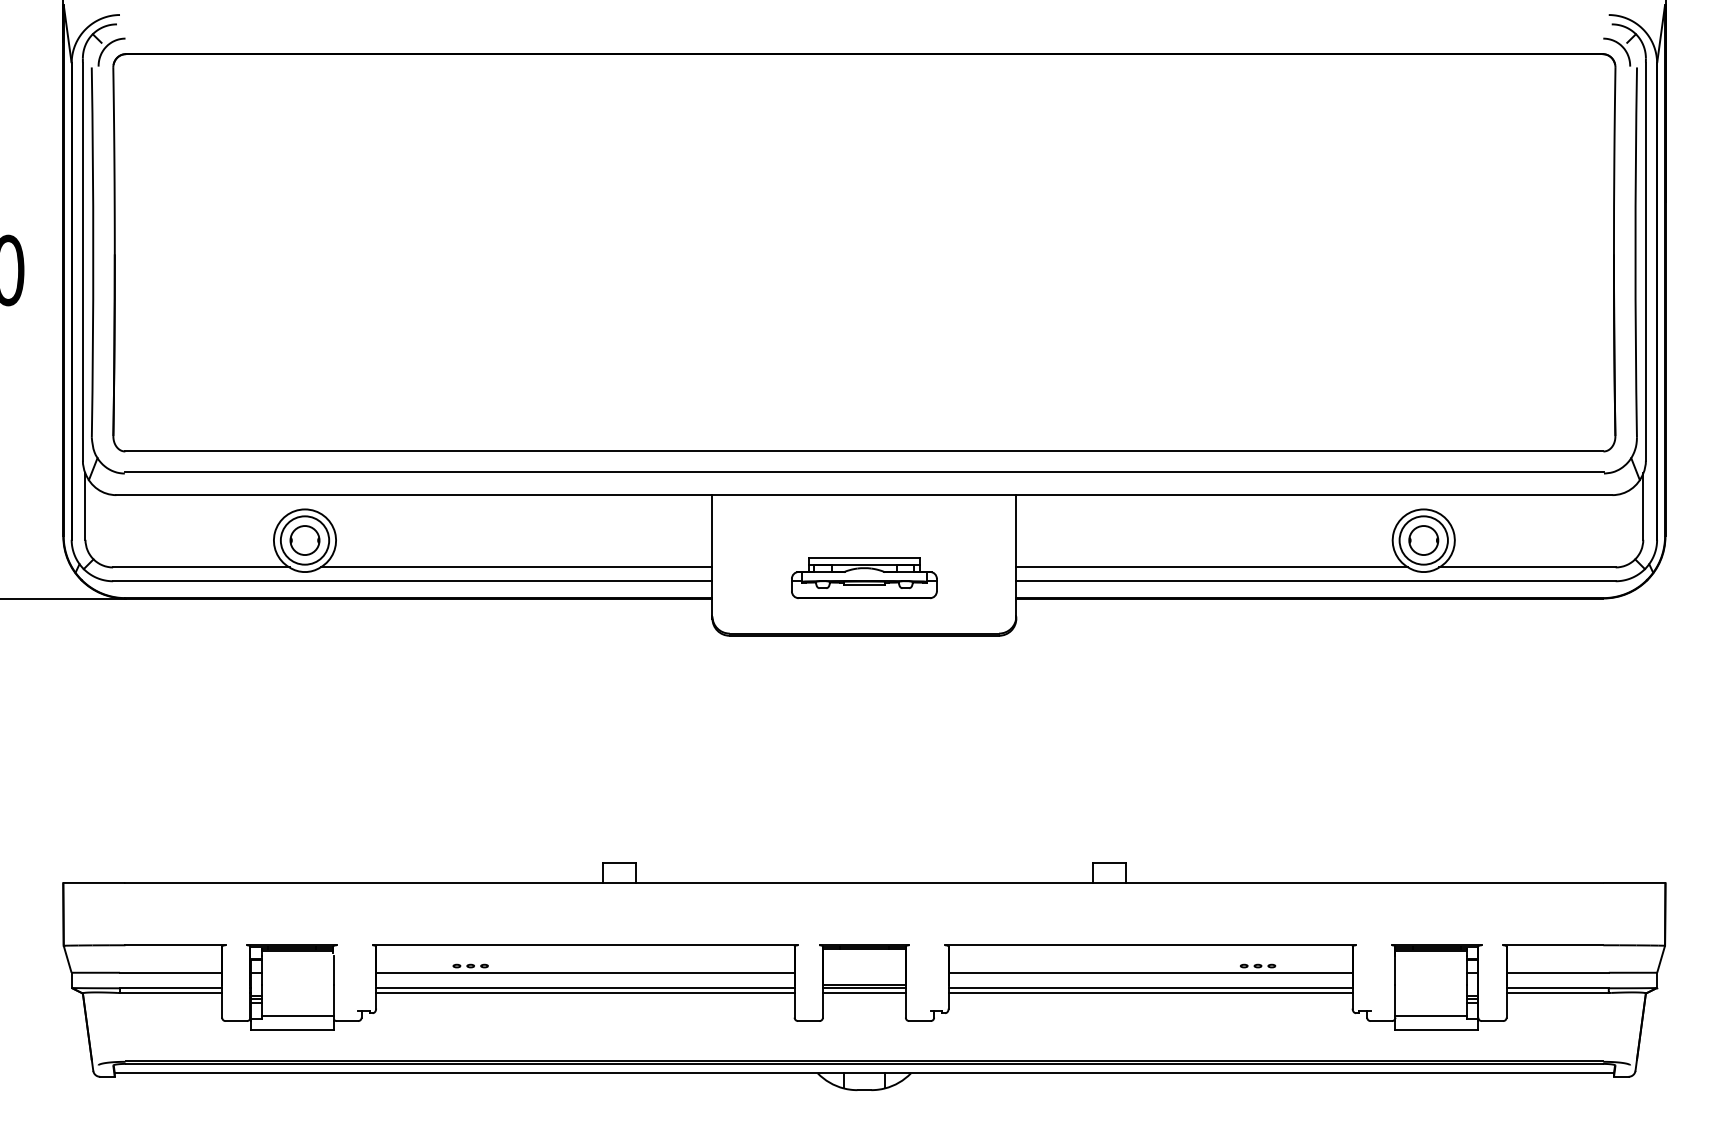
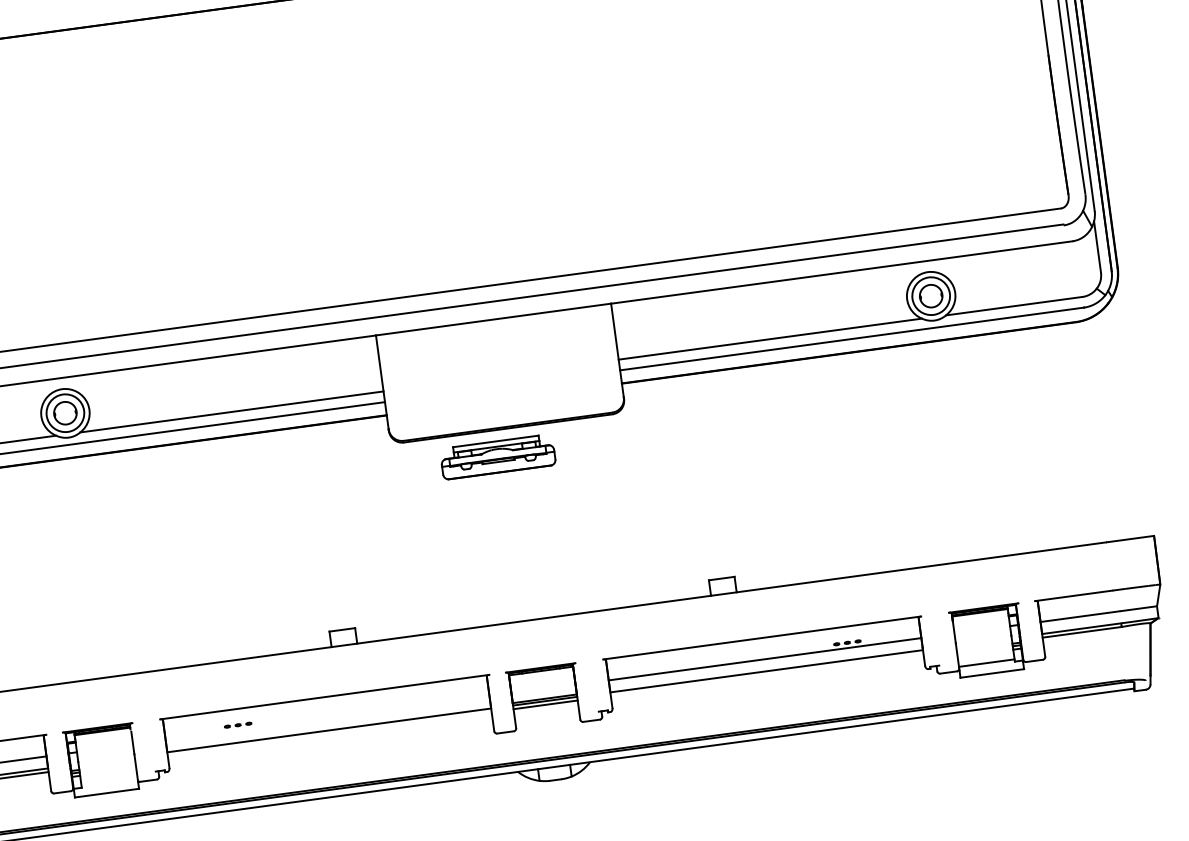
part: (864, 578) -> (498, 457), moved
line: (585, 972) -> (327, 718), removed
line: (585, 992) -> (329, 733), removed
line: (1150, 992) -> (767, 674), removed
line: (297, 1015) -> (109, 781), removed

